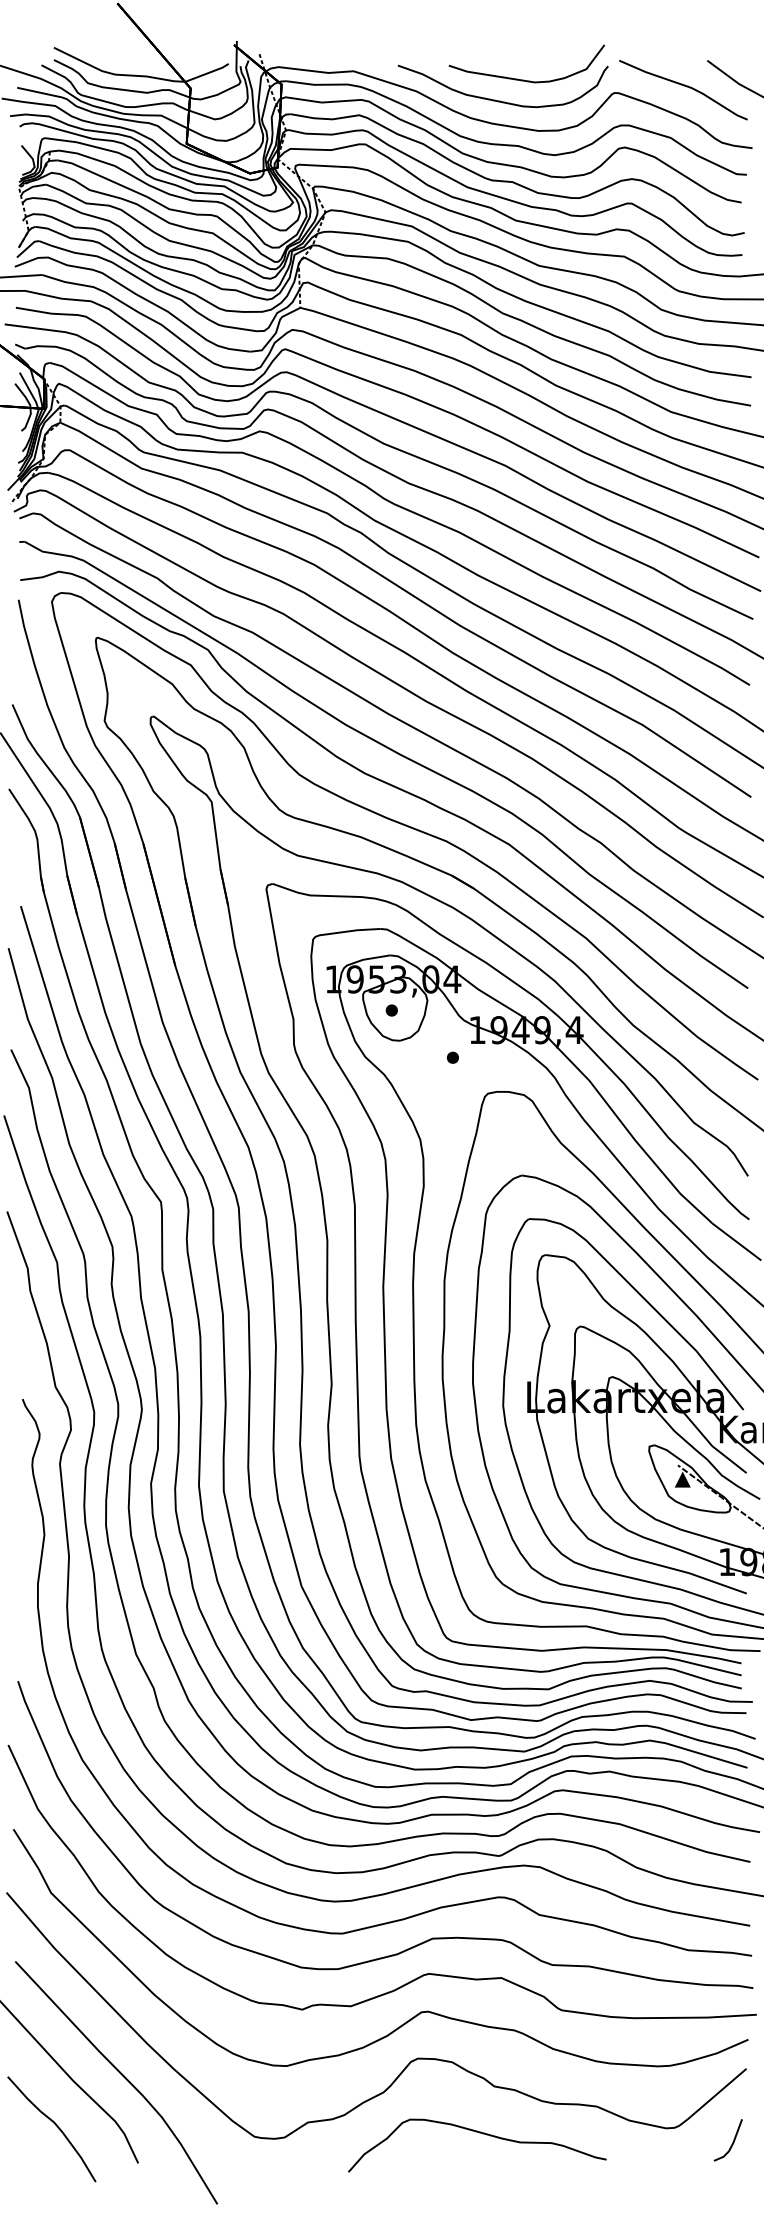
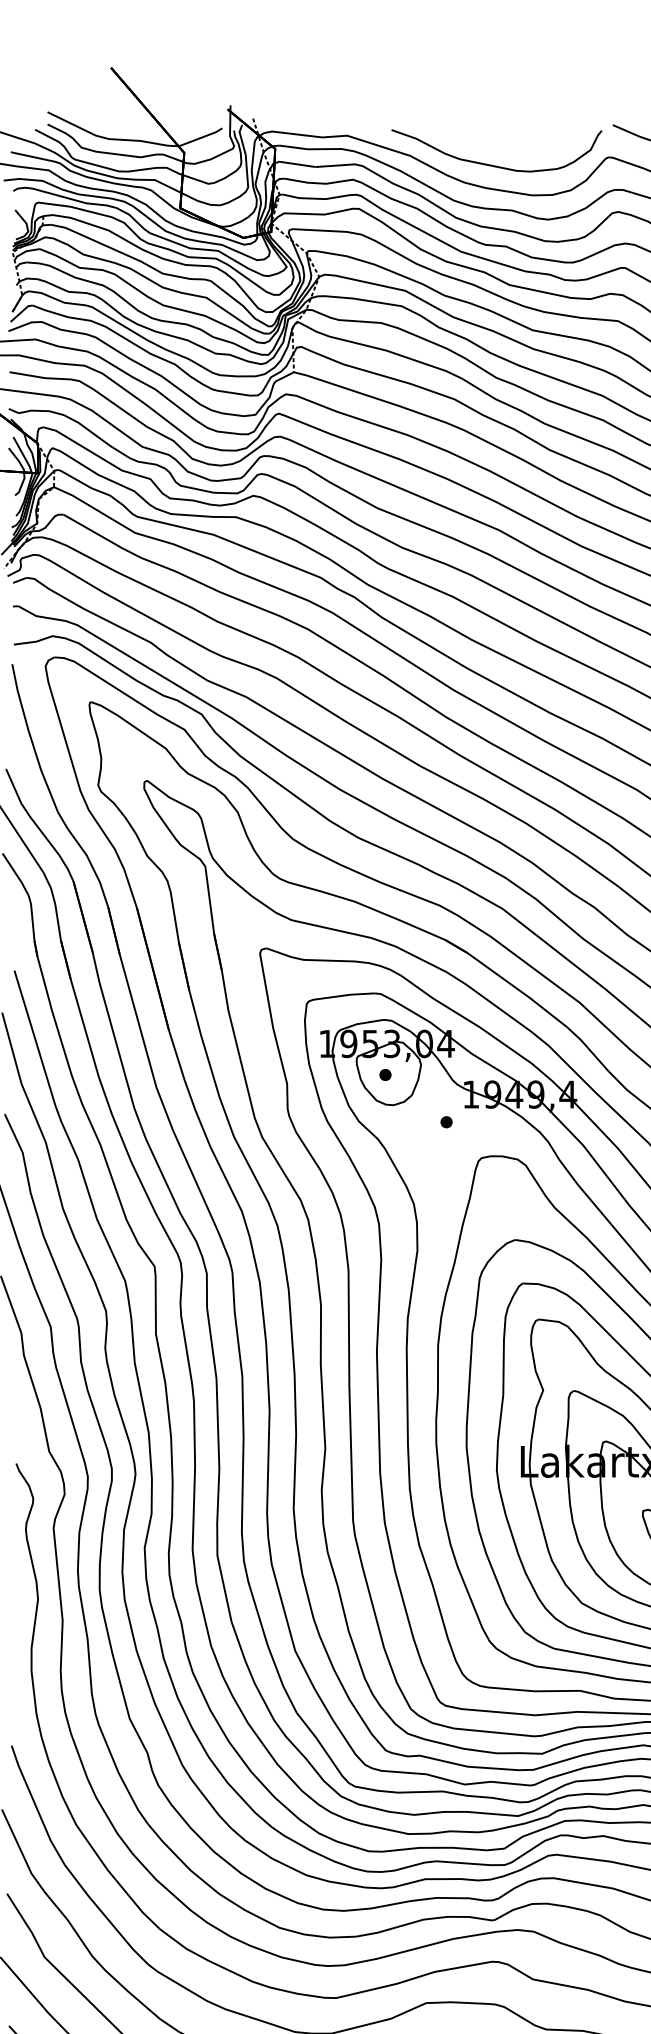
curve: (524, 79) -> (518, 143), removed

